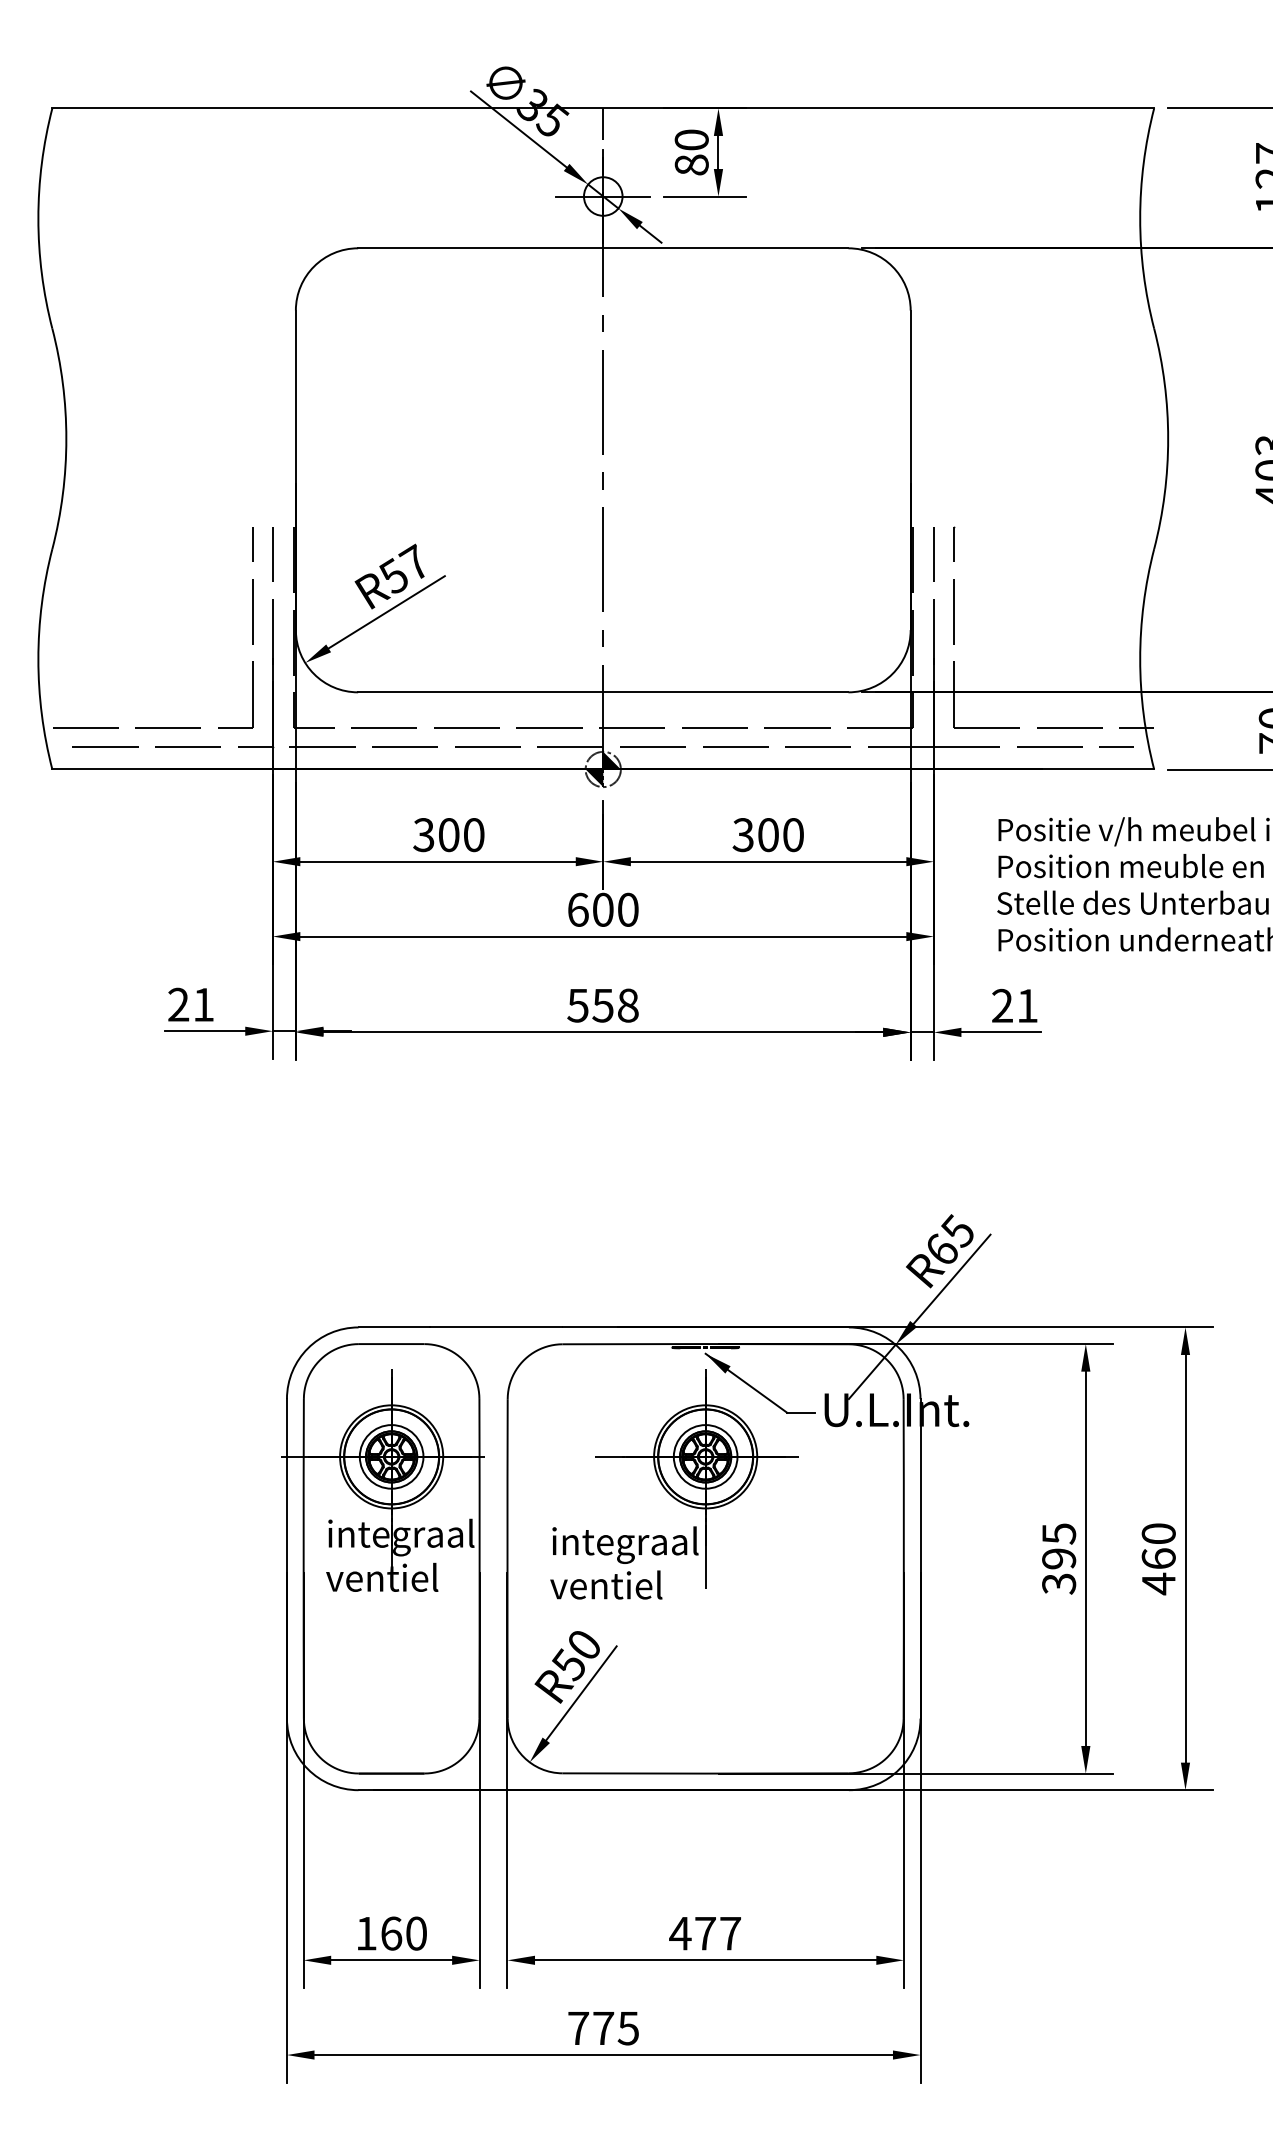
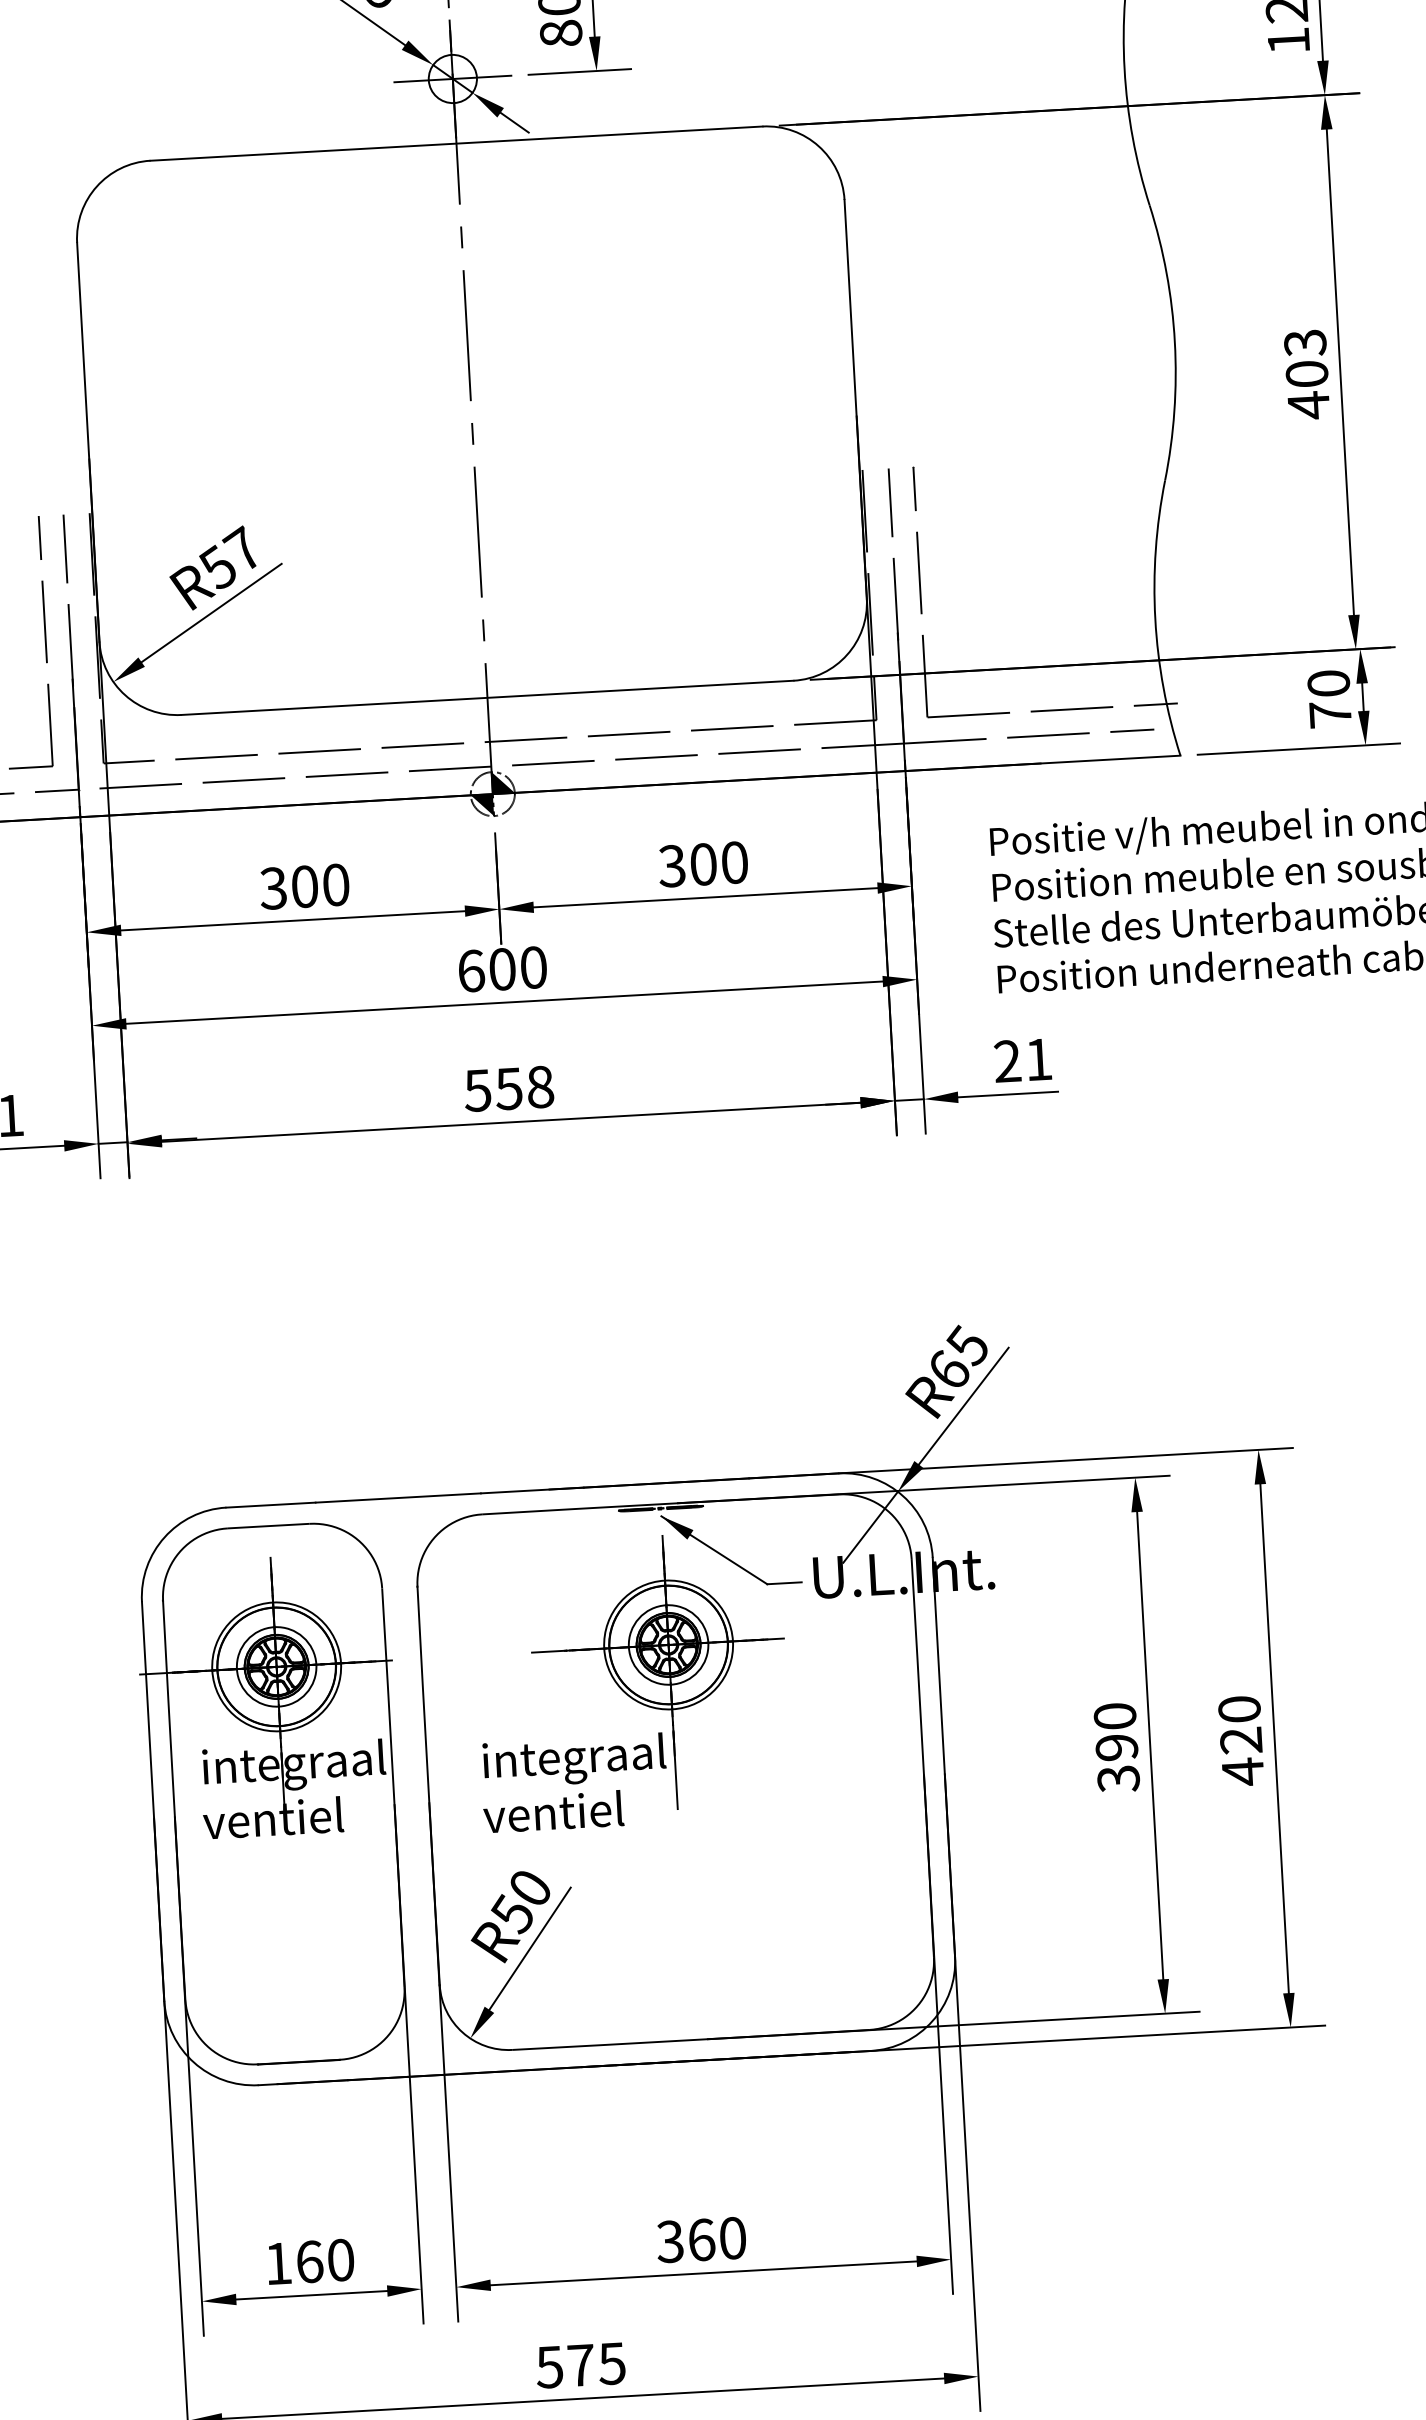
text: (1059, 1533) -> (1115, 1715), 395 -> 390
text: (1158, 1558) -> (1240, 1740), 460 -> 420
text: (704, 1933) -> (700, 2239), 477 -> 360
text: (578, 2028) -> (549, 2367), 775 -> 575

